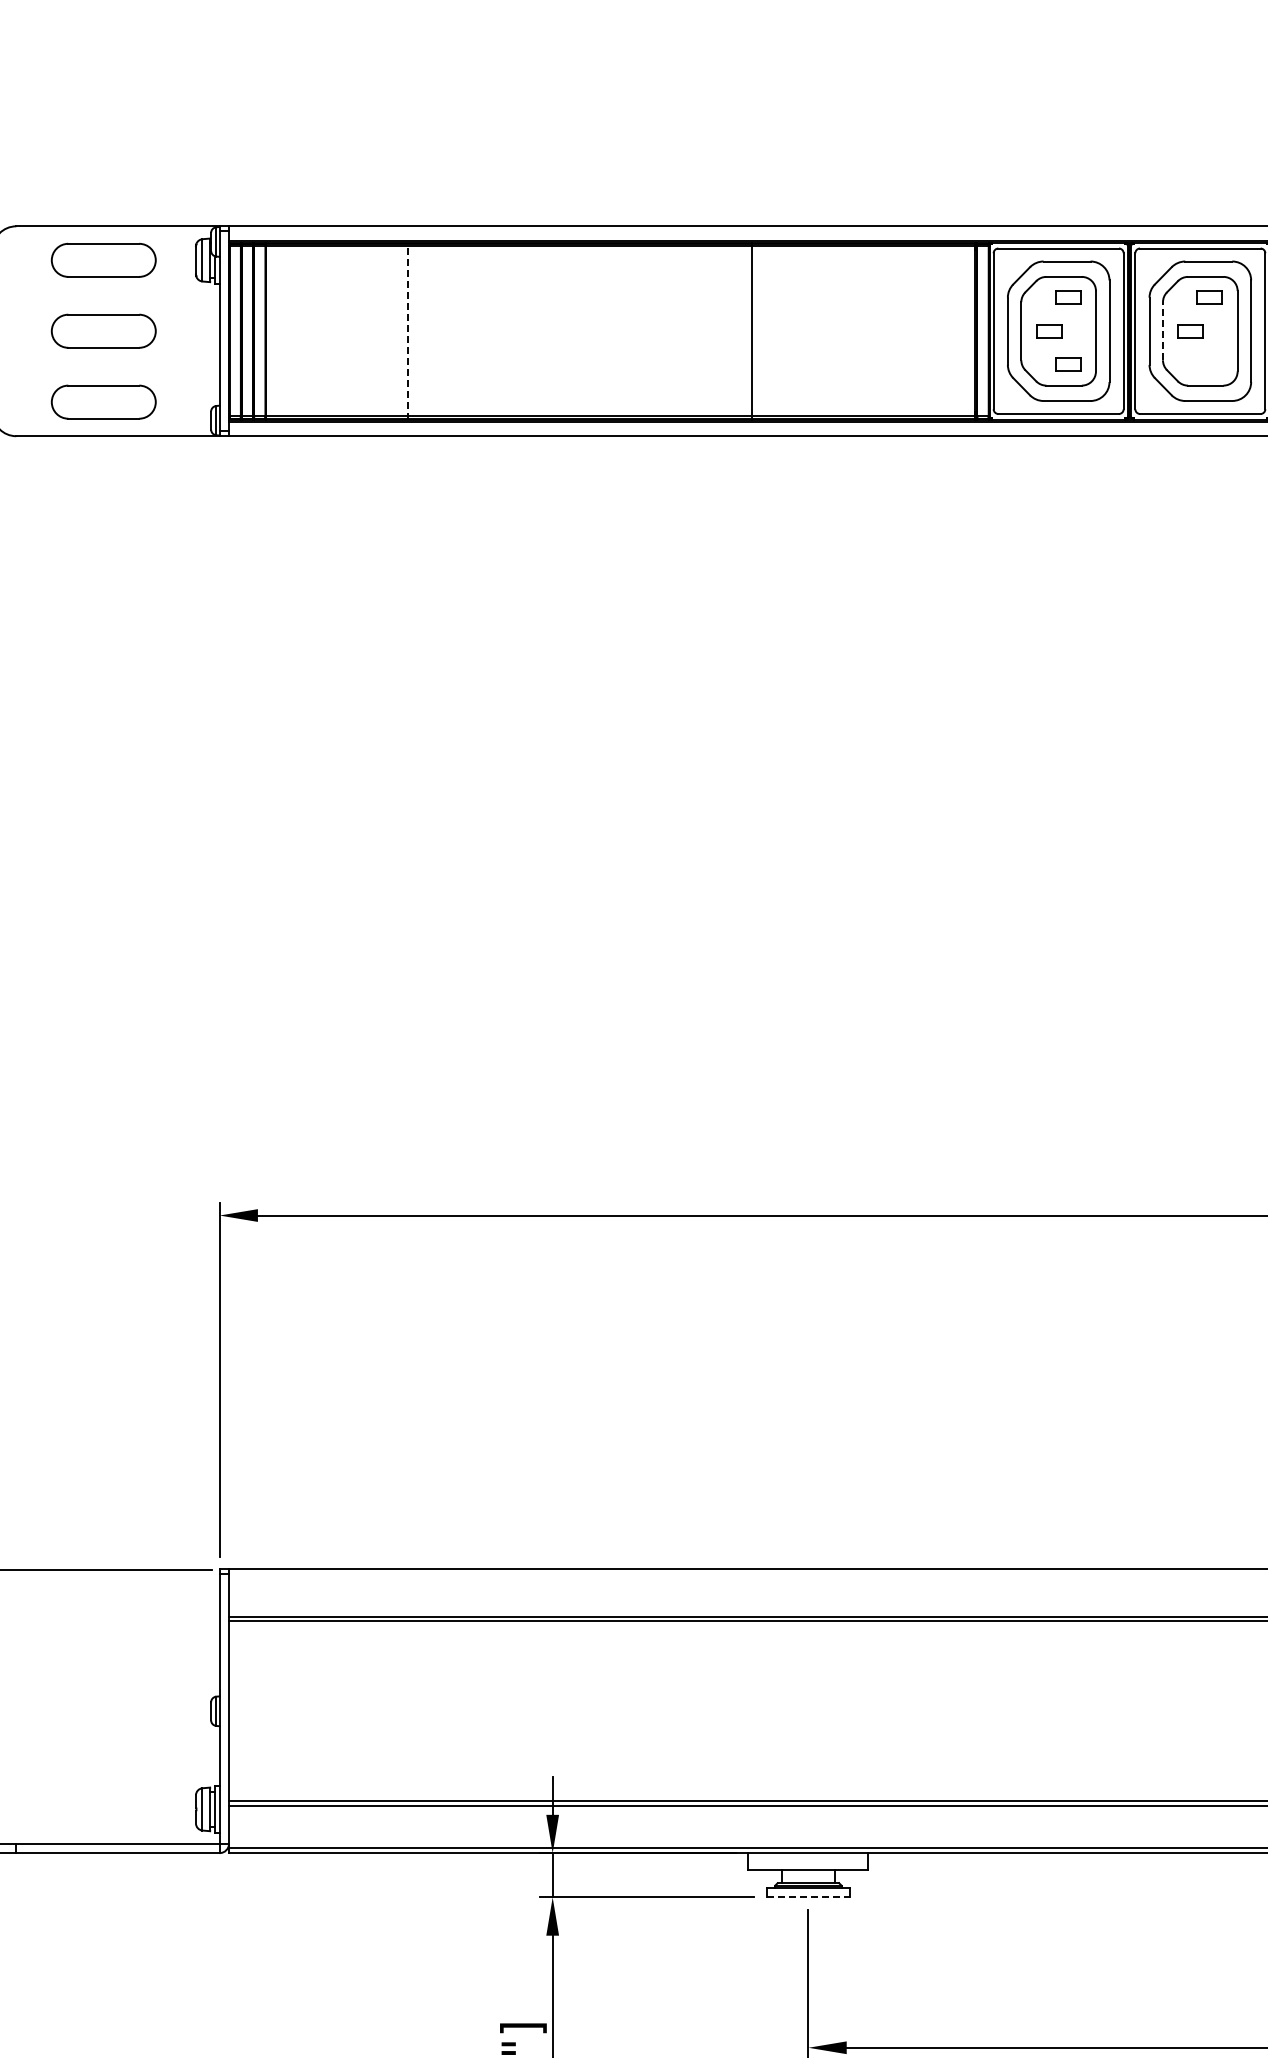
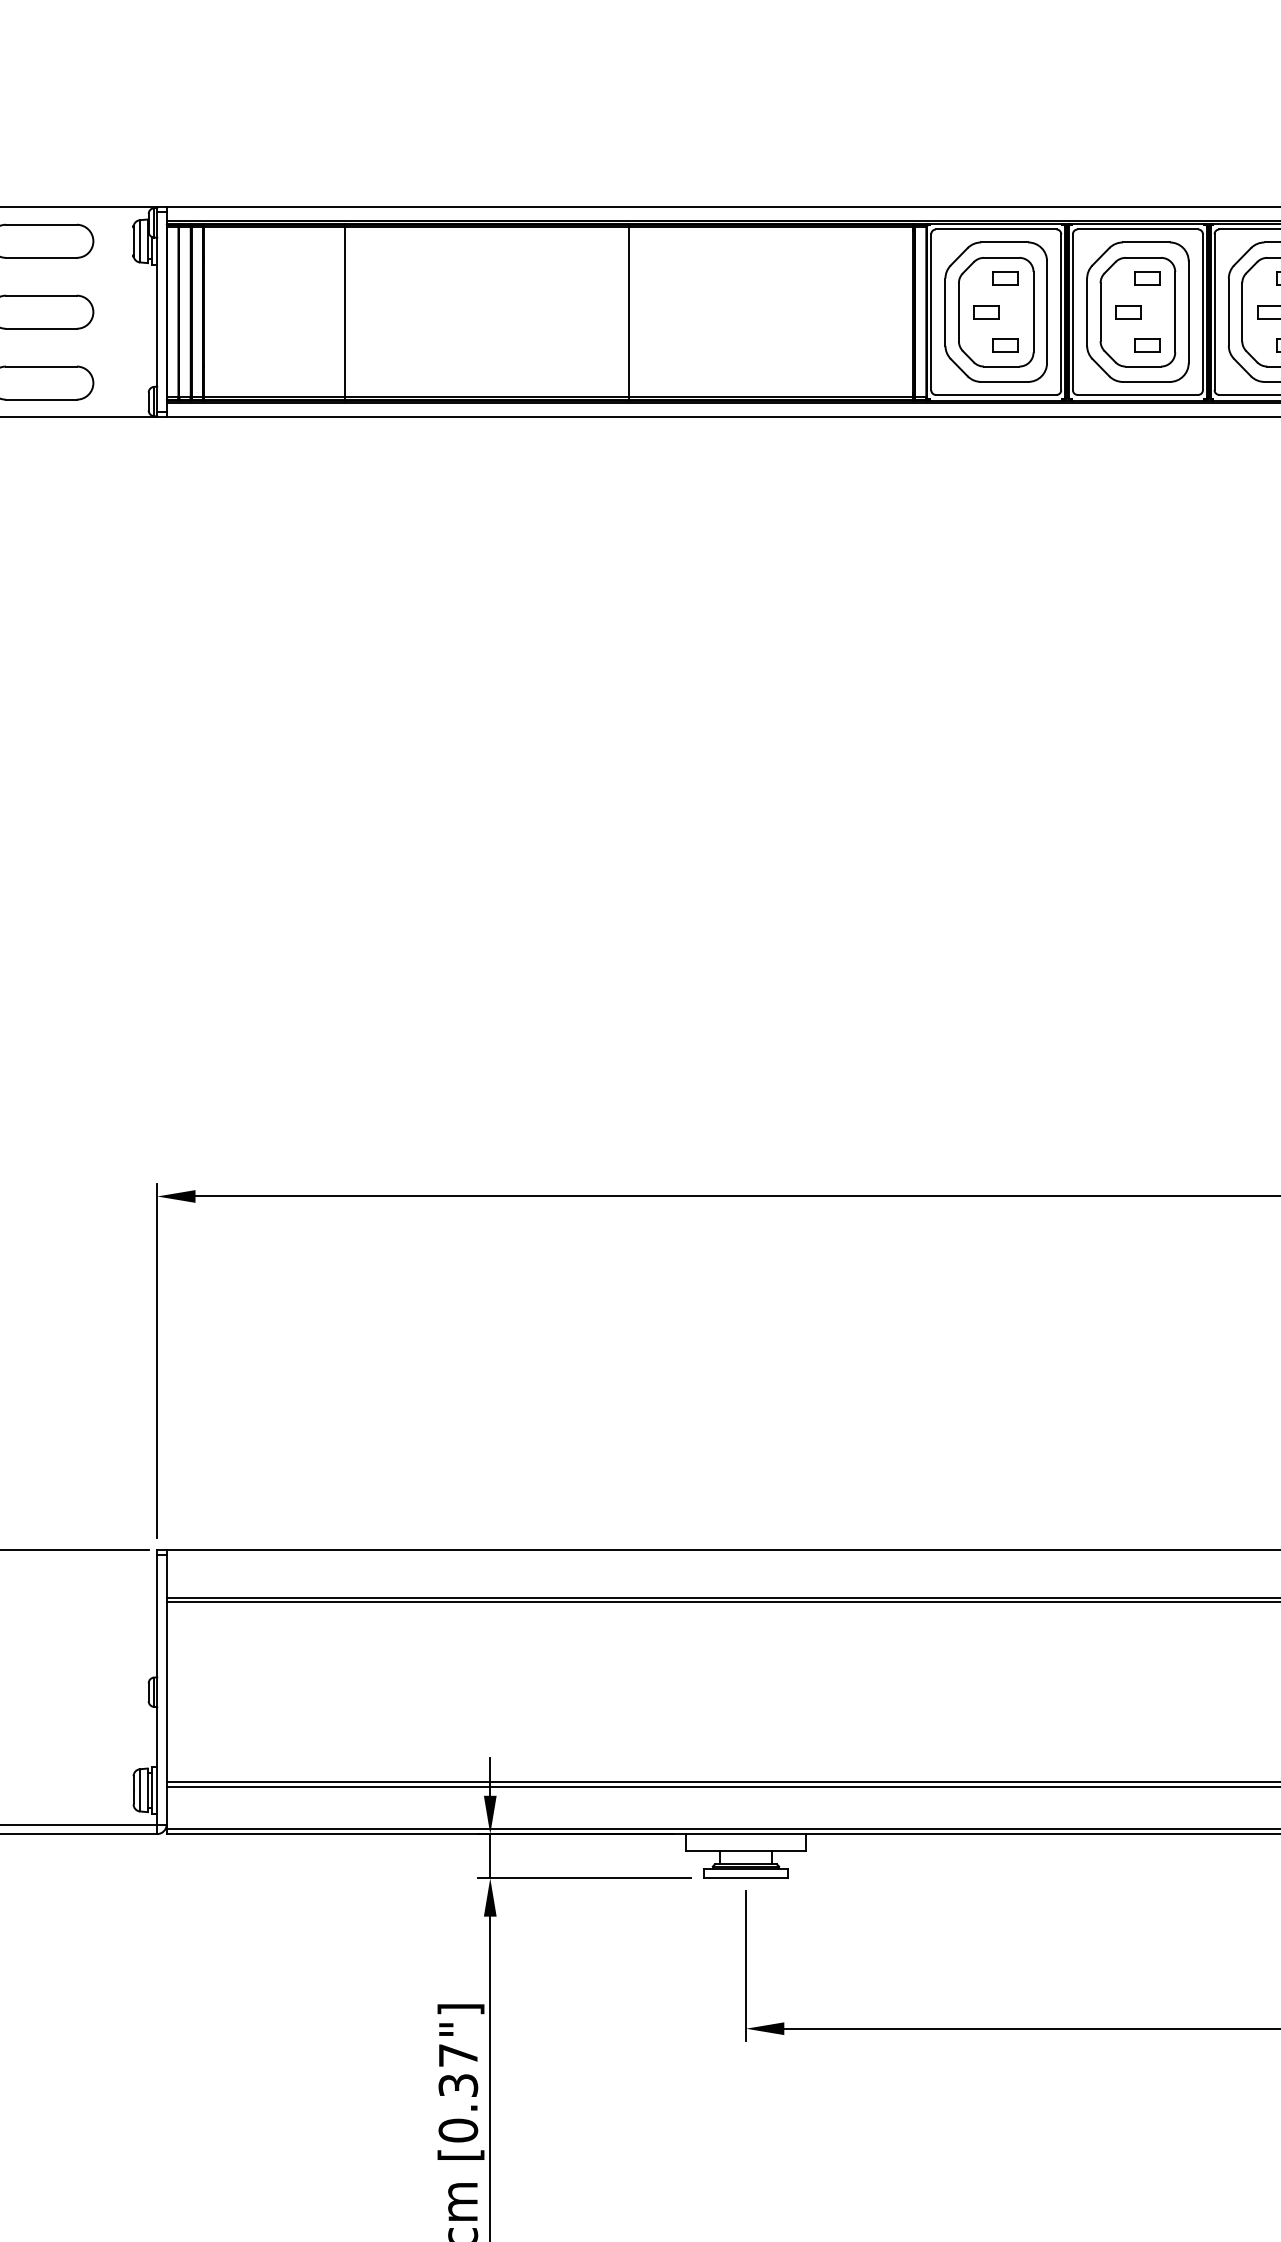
line: (407, 330) -> (345, 311), dashed -> solid
line: (751, 330) -> (628, 311), moved
line: (1162, 330) -> (1100, 311), dashed -> solid
part: (1209, 364) -> (1147, 345), added
line: (807, 1897) -> (745, 1878), dashed -> solid

